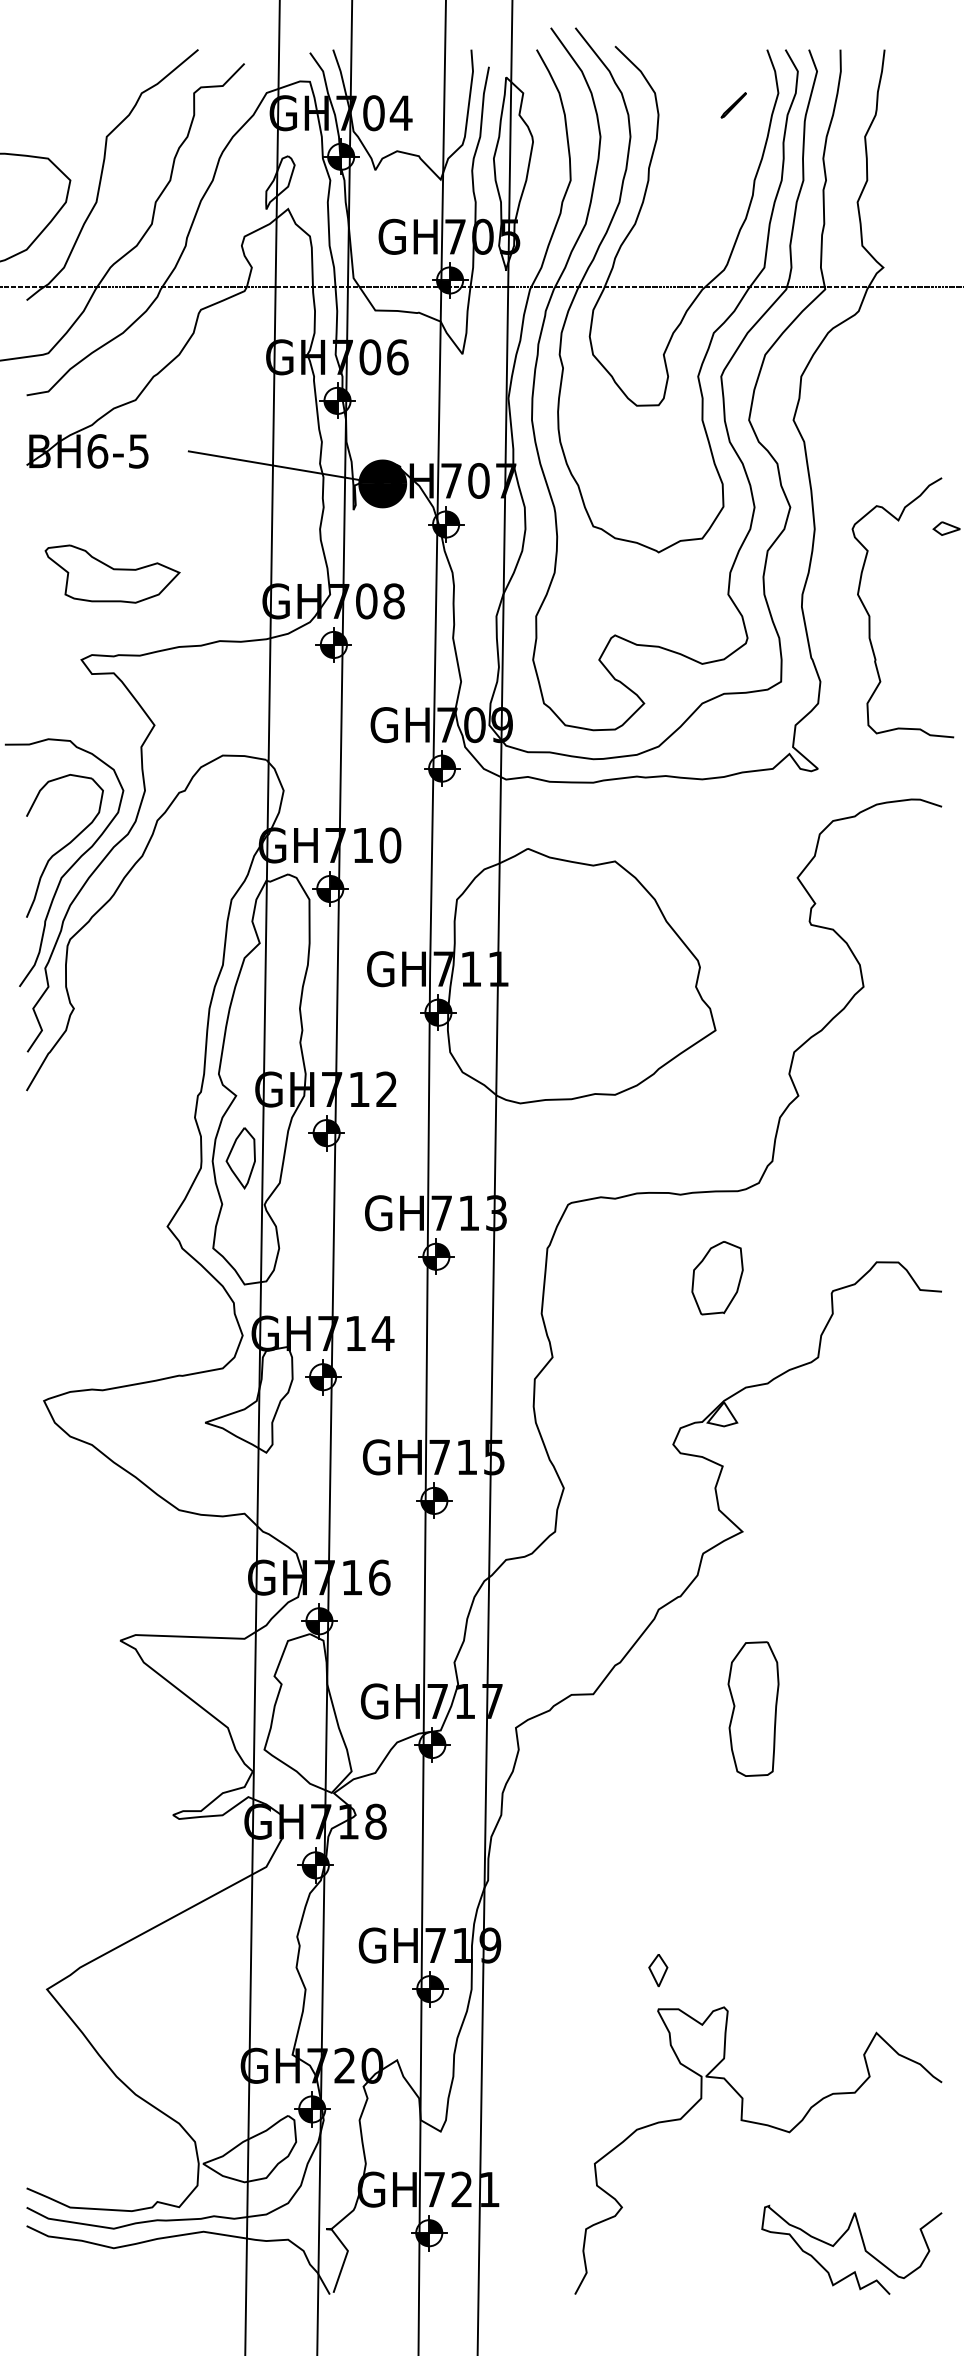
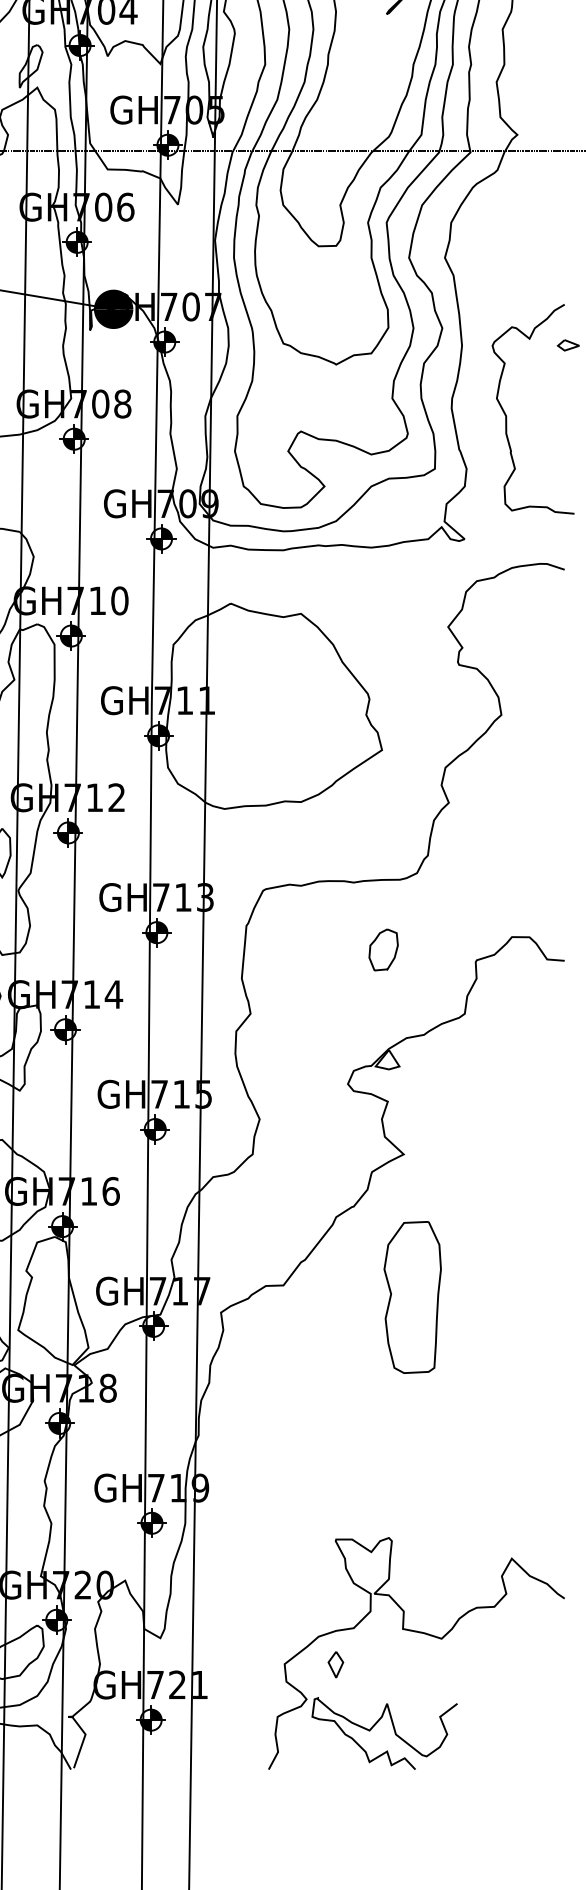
part: (717, 1278) -> (383, 950), size x0.7
part: (753, 1708) -> (412, 1296), size x1.4
part: (658, 1970) -> (336, 1664), moved
curve: (863, 2247) -> (394, 1731), moved

